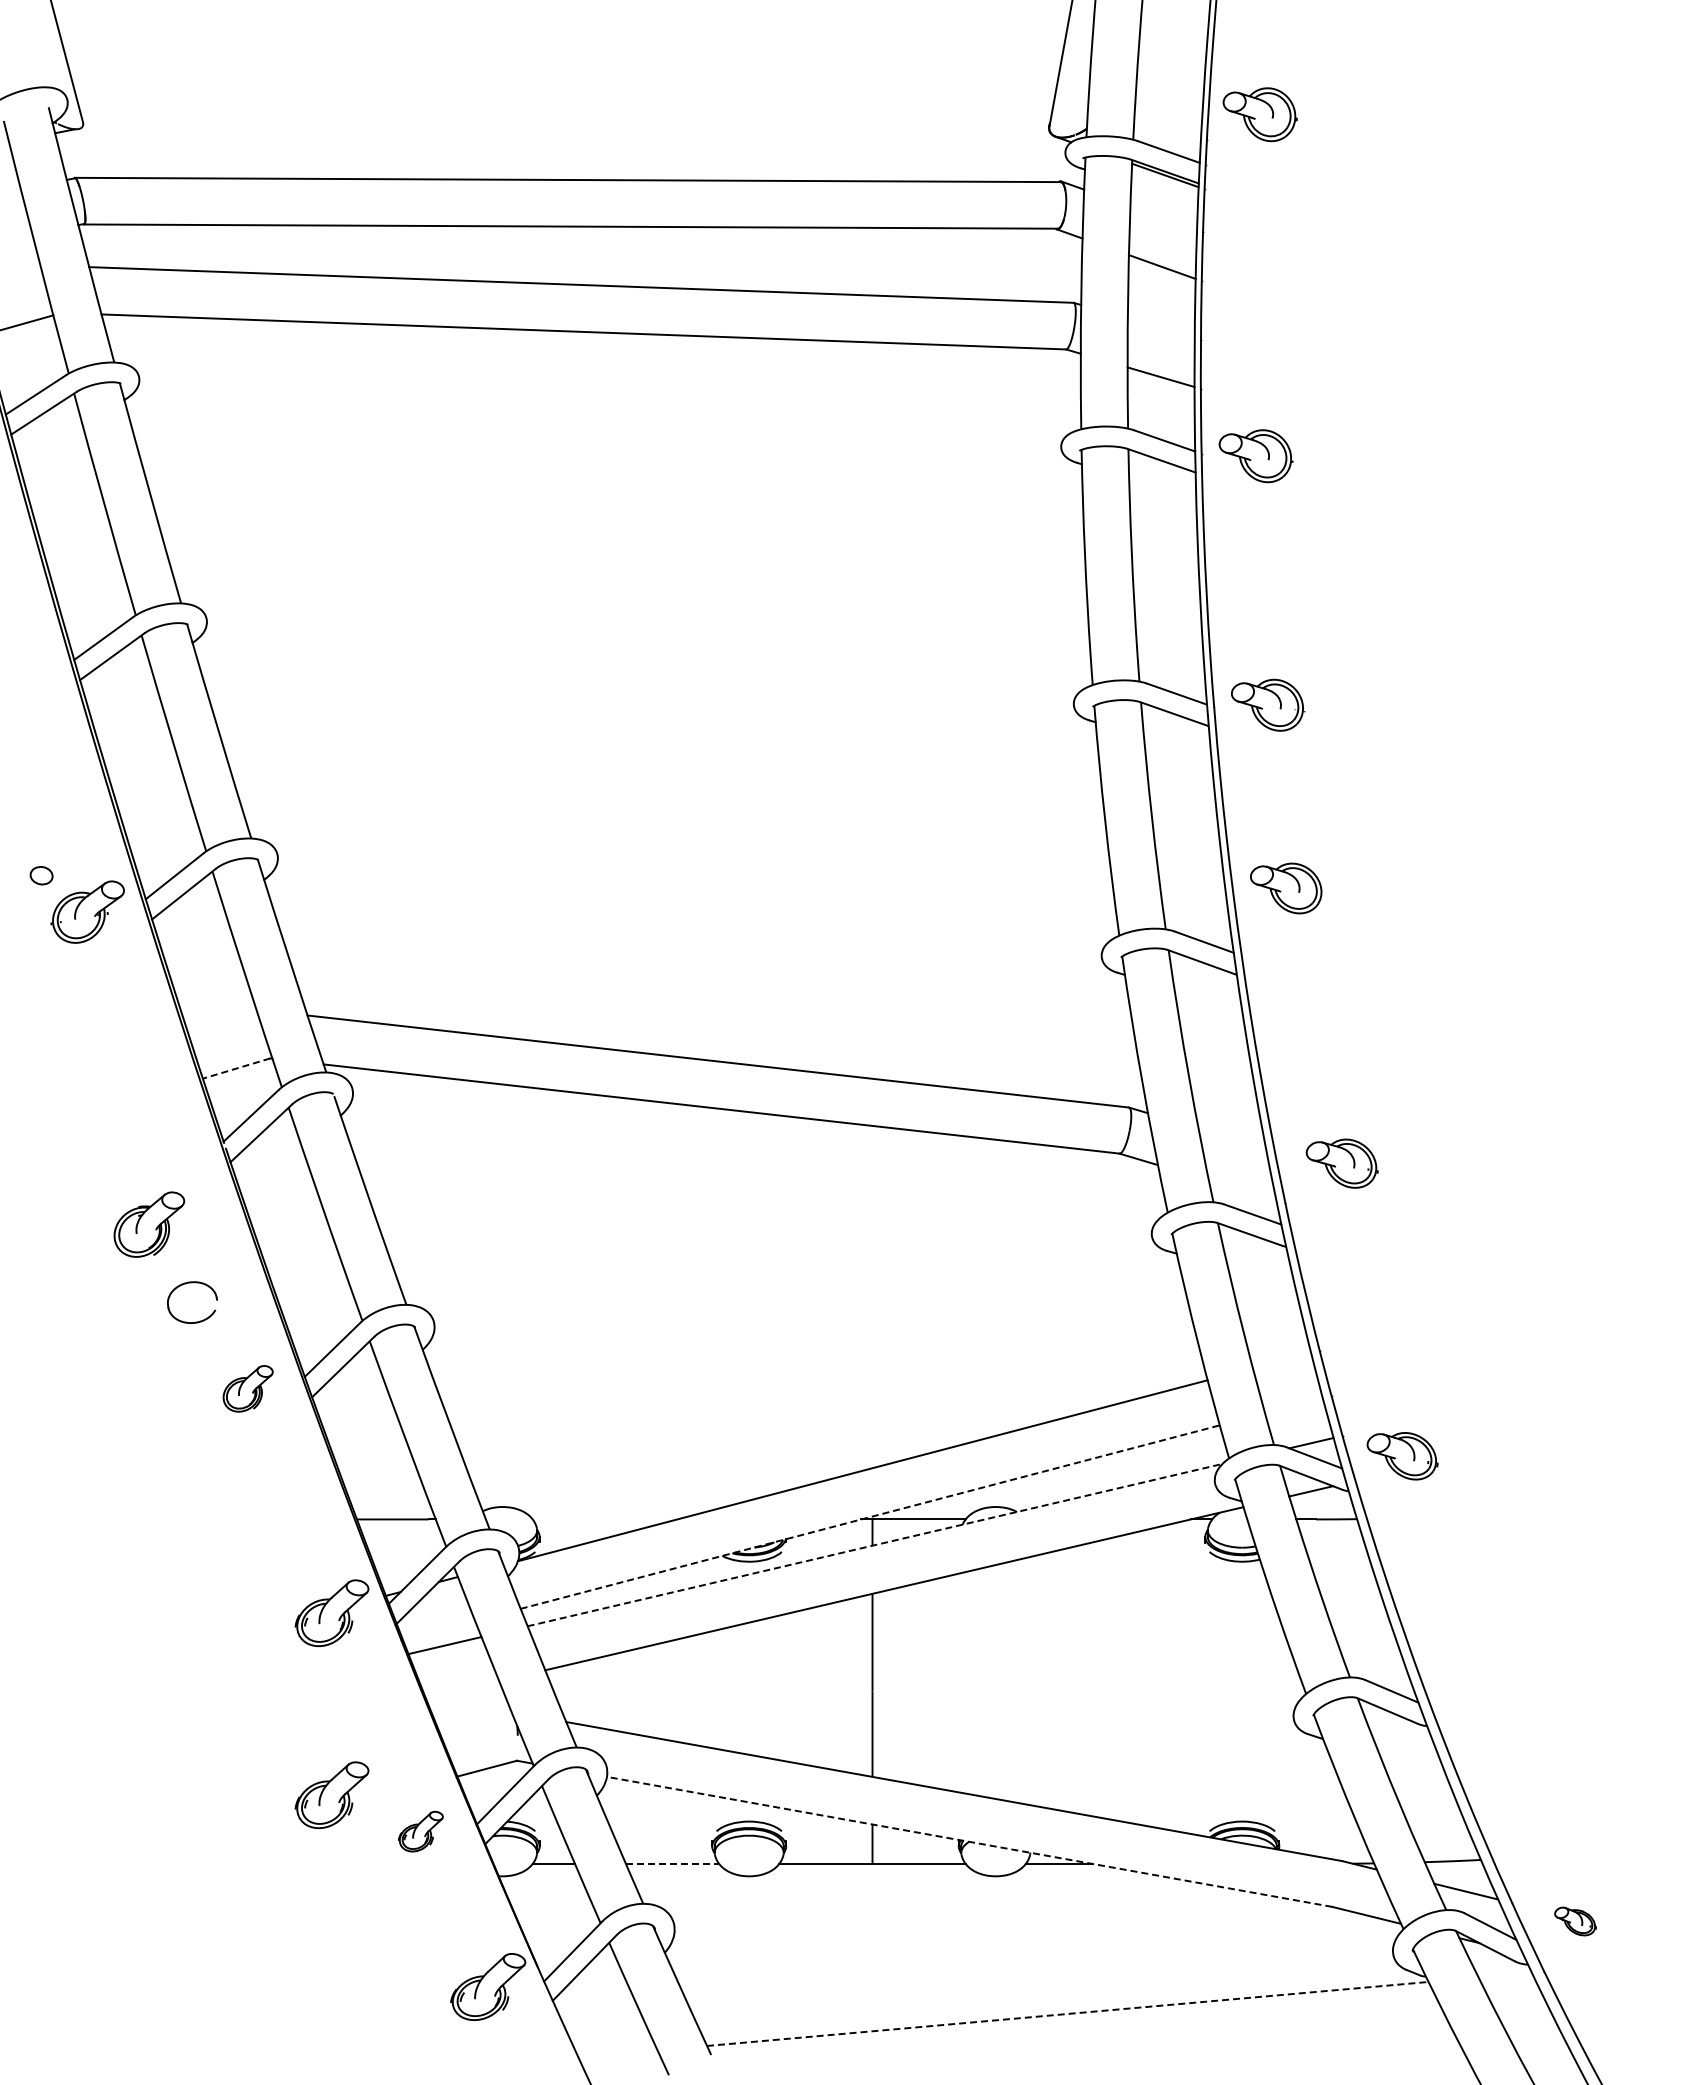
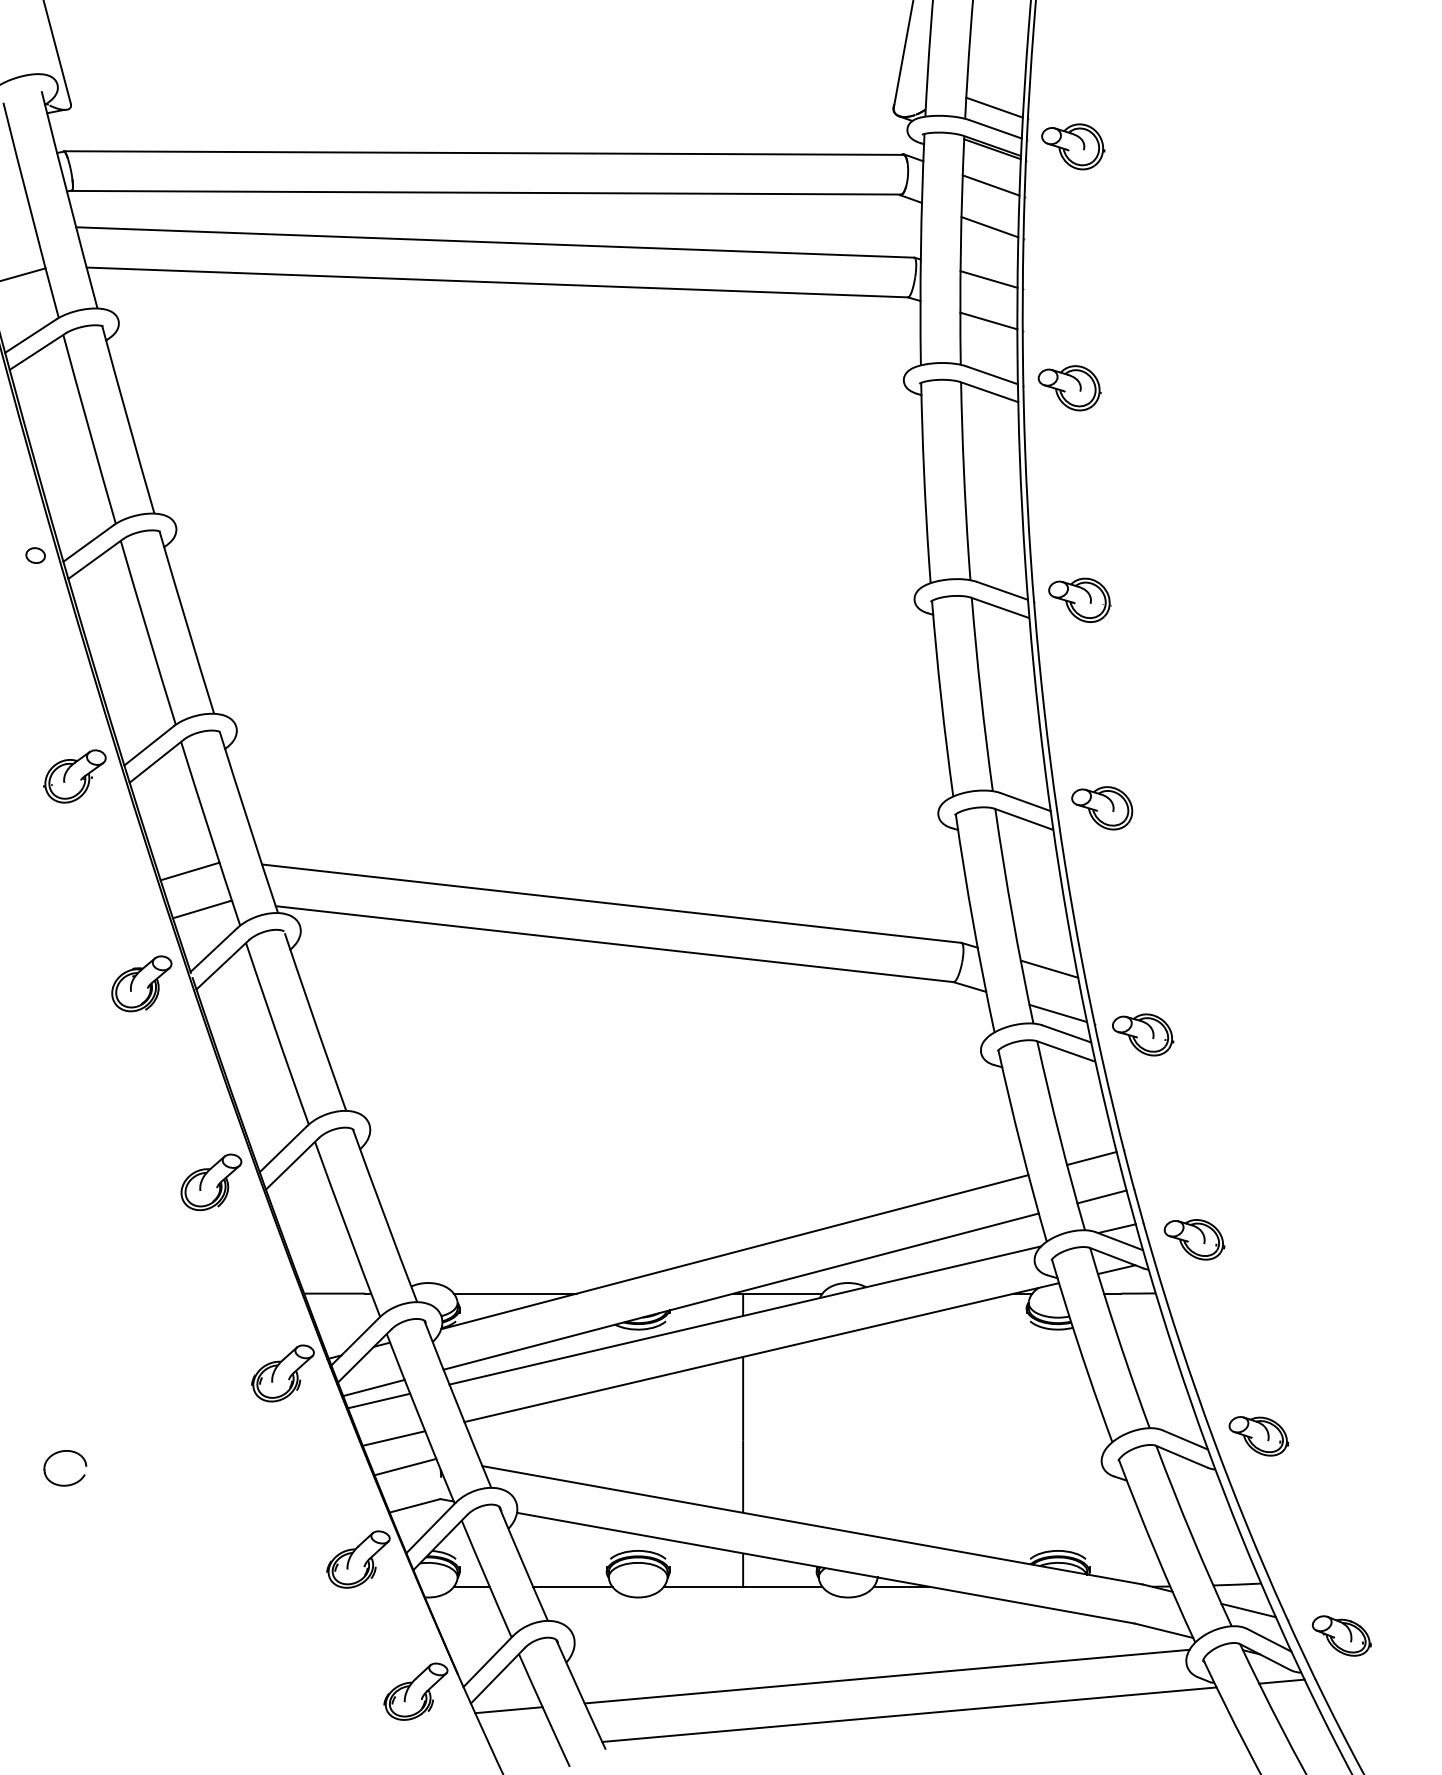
part: (1259, 114) -> (1072, 146), moved
line: (1167, 126) -> (994, 107), added
line: (1163, 217) -> (990, 185), added
line: (1160, 328) -> (988, 279), added
part: (41, 875) -> (35, 555), moved
part: (1286, 888) -> (1102, 808), moved
line: (222, 1023) -> (189, 871), added
line: (236, 1068) -> (201, 909), dashed -> solid
line: (1231, 1138) -> (1048, 969), added
part: (1341, 1163) -> (1142, 1034), moved
line: (1242, 1190) -> (1058, 1013), added
part: (149, 1224) -> (141, 983), moved
part: (186, 1284) -> (60, 1452), moved
line: (1281, 1360) -> (1091, 1158), added
part: (248, 1388) -> (211, 1182), size x1.43
line: (1293, 1405) -> (1101, 1196), added
line: (870, 1516) -> (741, 1291), dashed -> solid
line: (604, 1519) -> (514, 1293), added
line: (875, 1545) -> (745, 1315), dashed -> solid
line: (438, 1629) -> (373, 1387), added
part: (1477, 1686) -> (1258, 1435), added
line: (462, 1689) -> (394, 1438), added
line: (475, 1722) -> (405, 1466), added
part: (331, 1795) -> (282, 1528), removed
part: (420, 1831) -> (358, 1559), size x1.67
line: (969, 1841) -> (825, 1567), dashed -> solid
line: (672, 1863) -> (572, 1586), dashed -> solid
part: (1575, 1921) -> (1341, 1635), size x1.67
line: (1041, 1968) -> (887, 1675), added
line: (1504, 1974) -> (1281, 1681), added
line: (596, 2008) -> (508, 1710), added
line: (1068, 2013) -> (910, 1714), dashed -> solid

